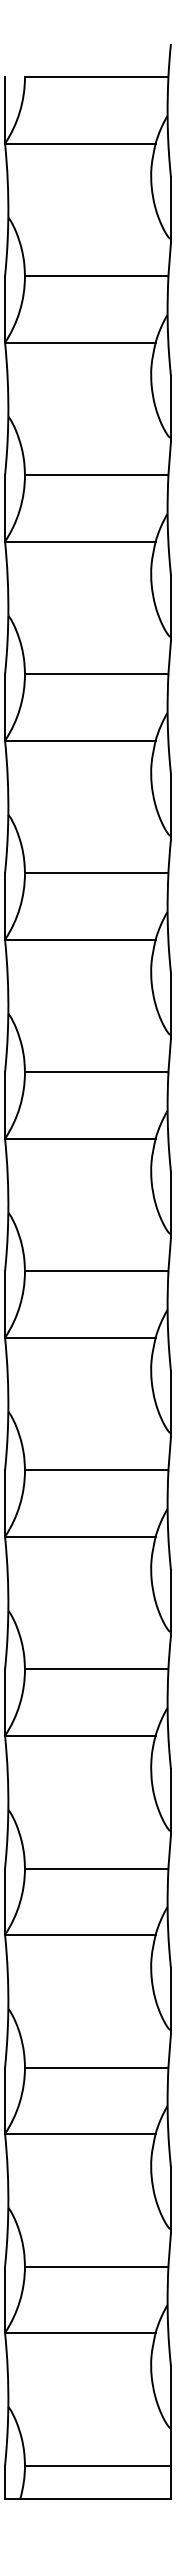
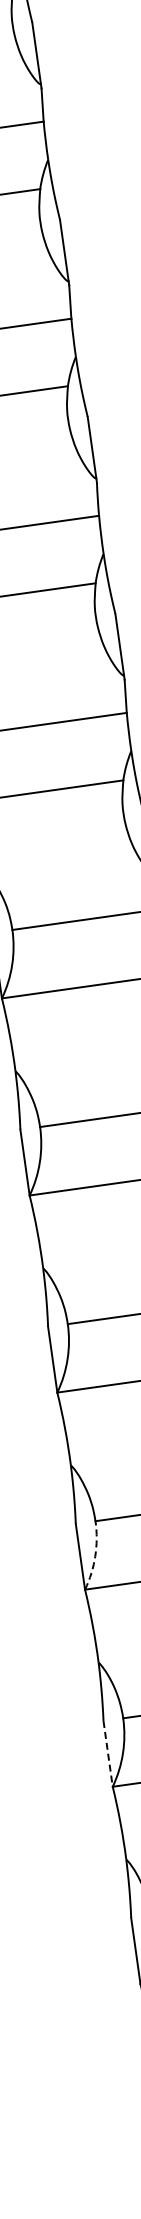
arc: (19, 1903) -> (94, 1556), solid -> dashed
line: (5, 2101) -> (108, 1754), solid -> dashed

